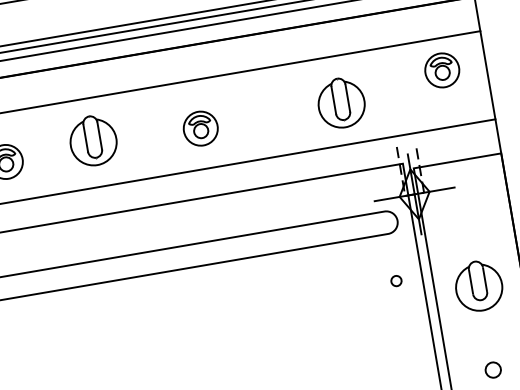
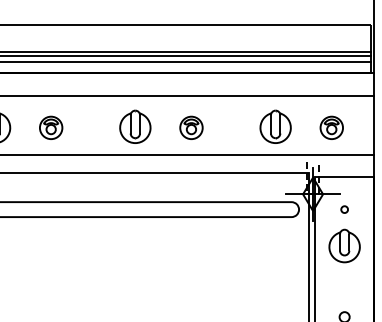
part: (441, 69) -> (331, 127), moved
part: (200, 128) -> (191, 127), moved
part: (93, 140) -> (135, 126), moved
circle: (396, 280) -> (344, 209), moved
part: (478, 285) -> (344, 245), moved

